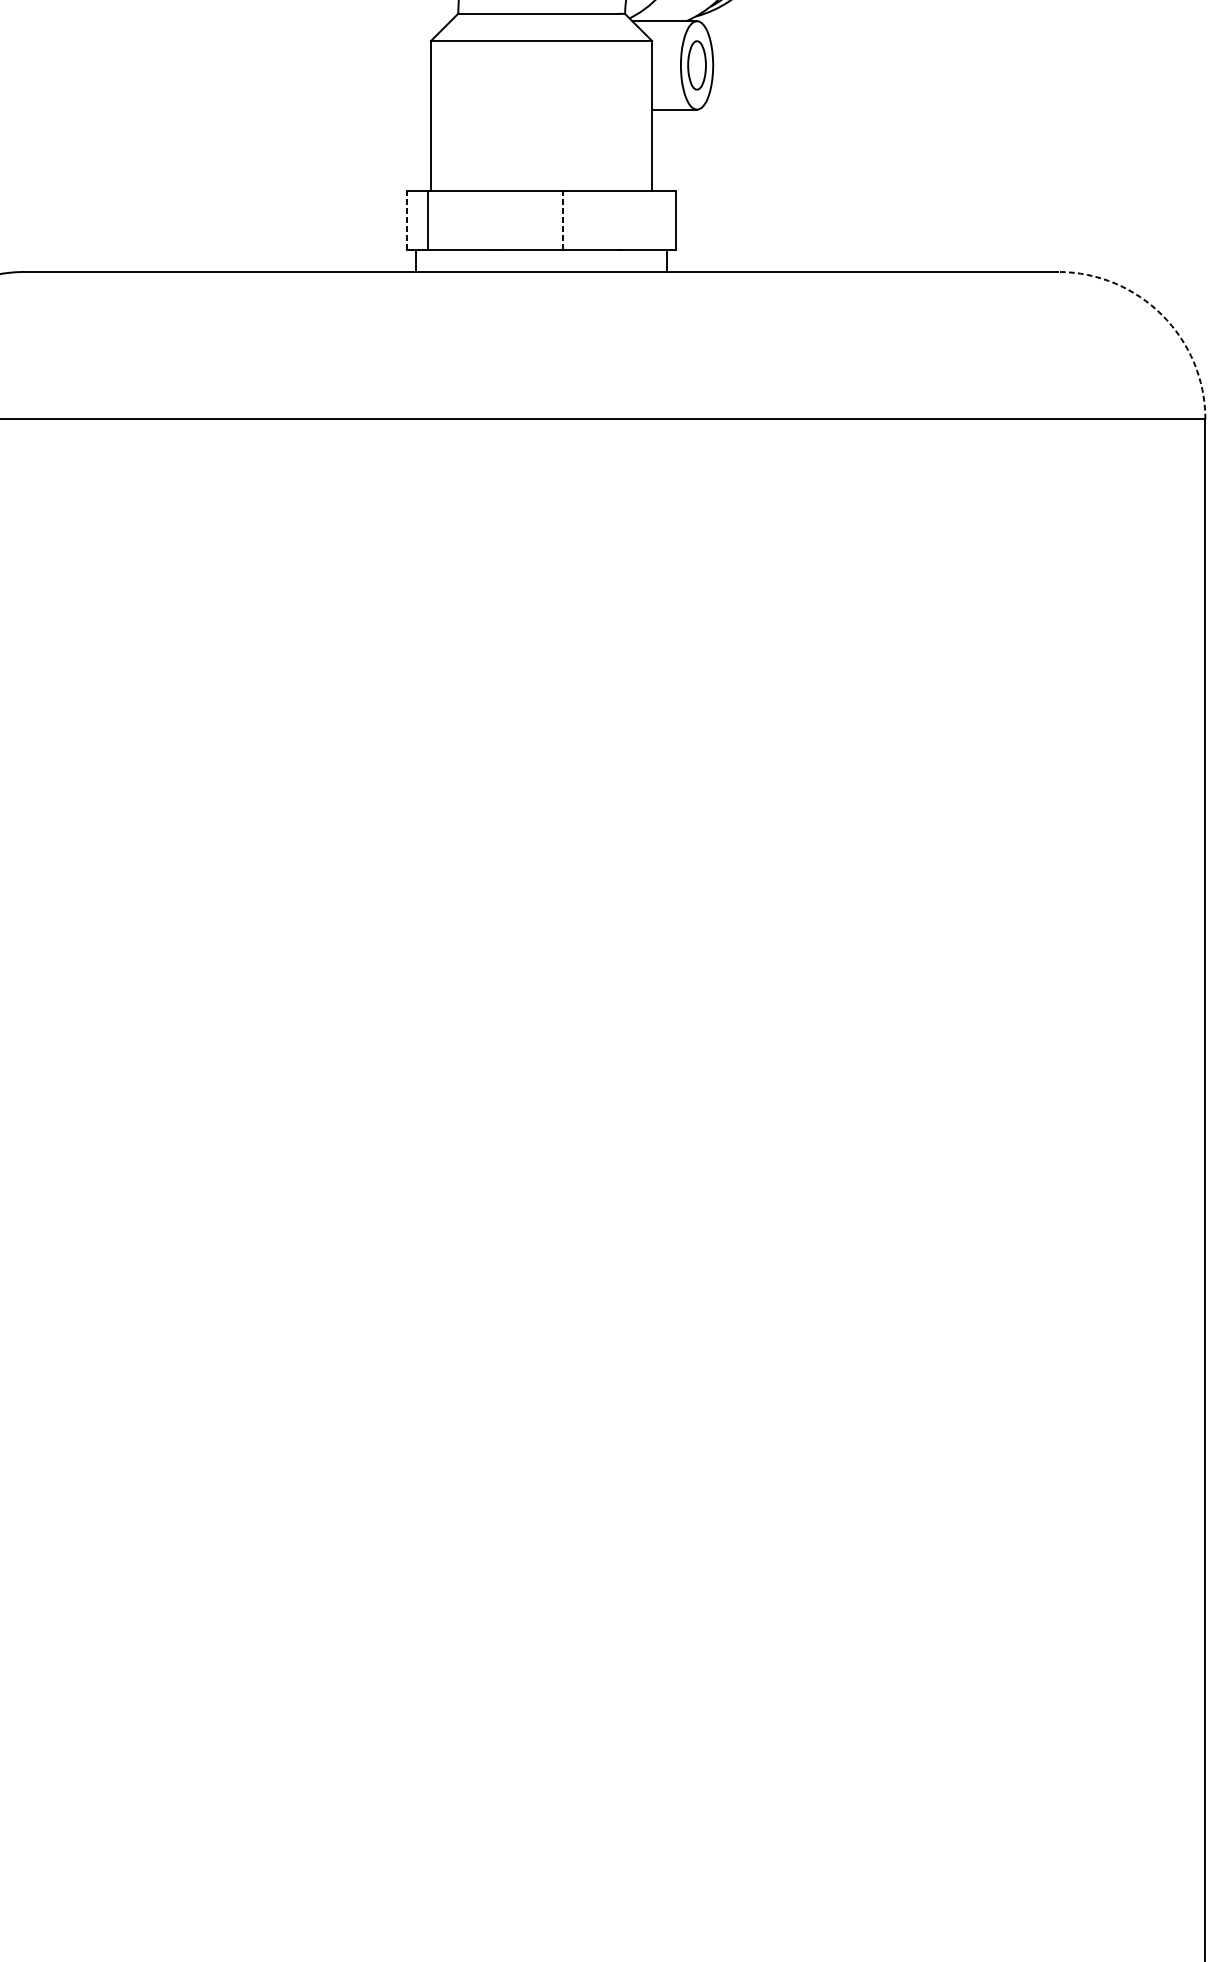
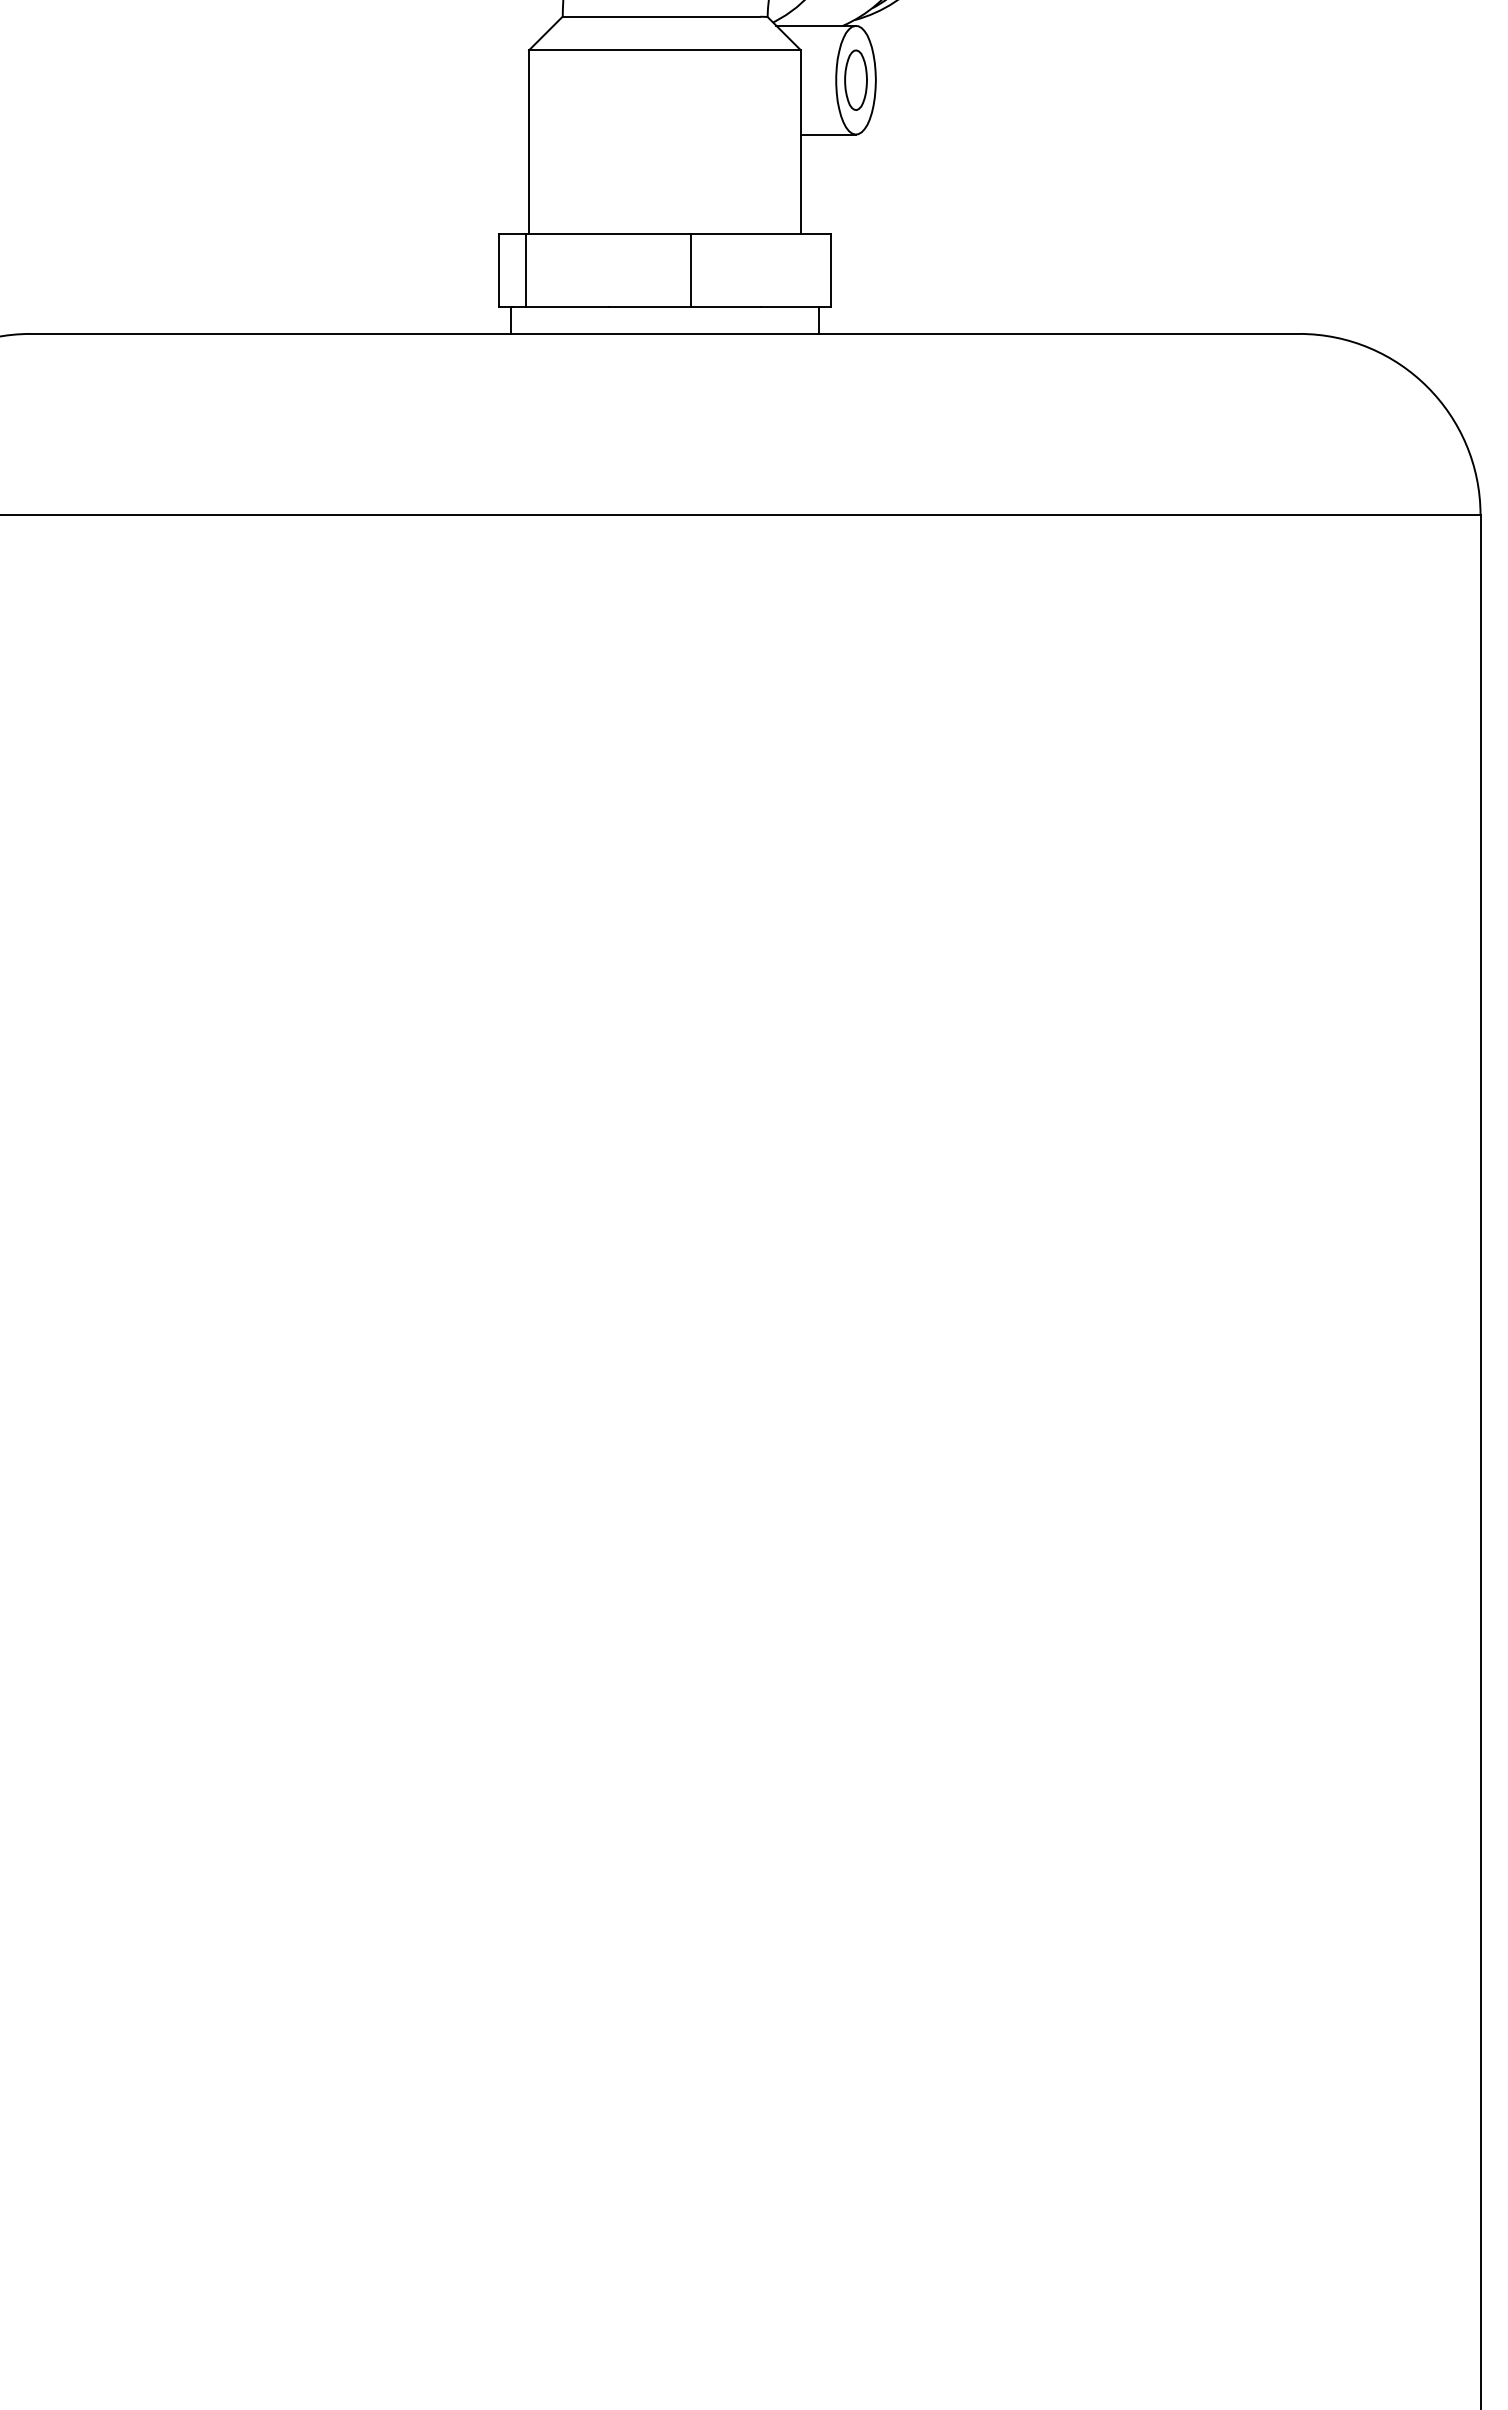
line: (406, 220) -> (499, 270), dashed -> solid
line: (563, 220) -> (691, 270), dashed -> solid
arc: (1162, 315) -> (1427, 387), dashed -> solid

